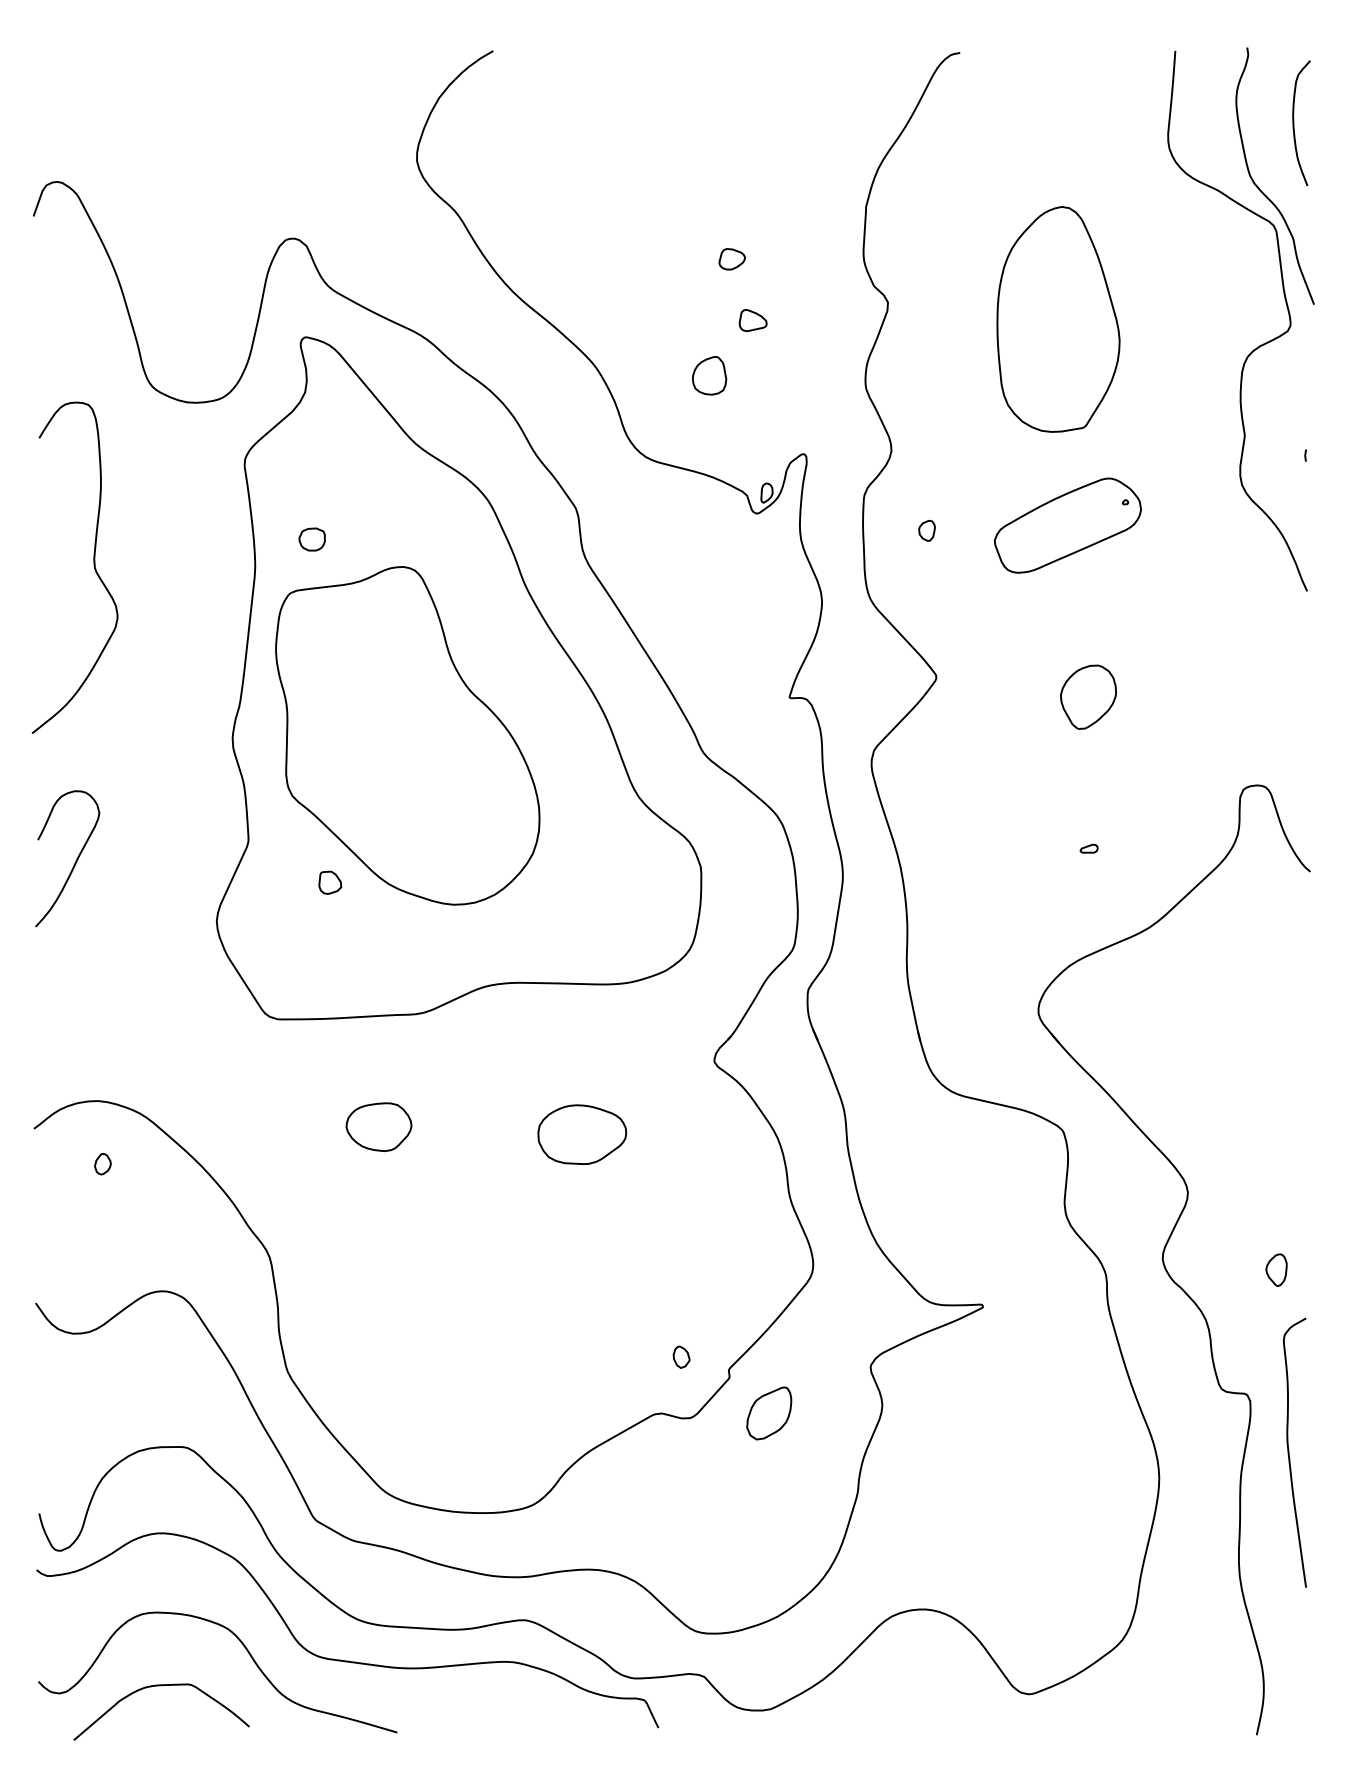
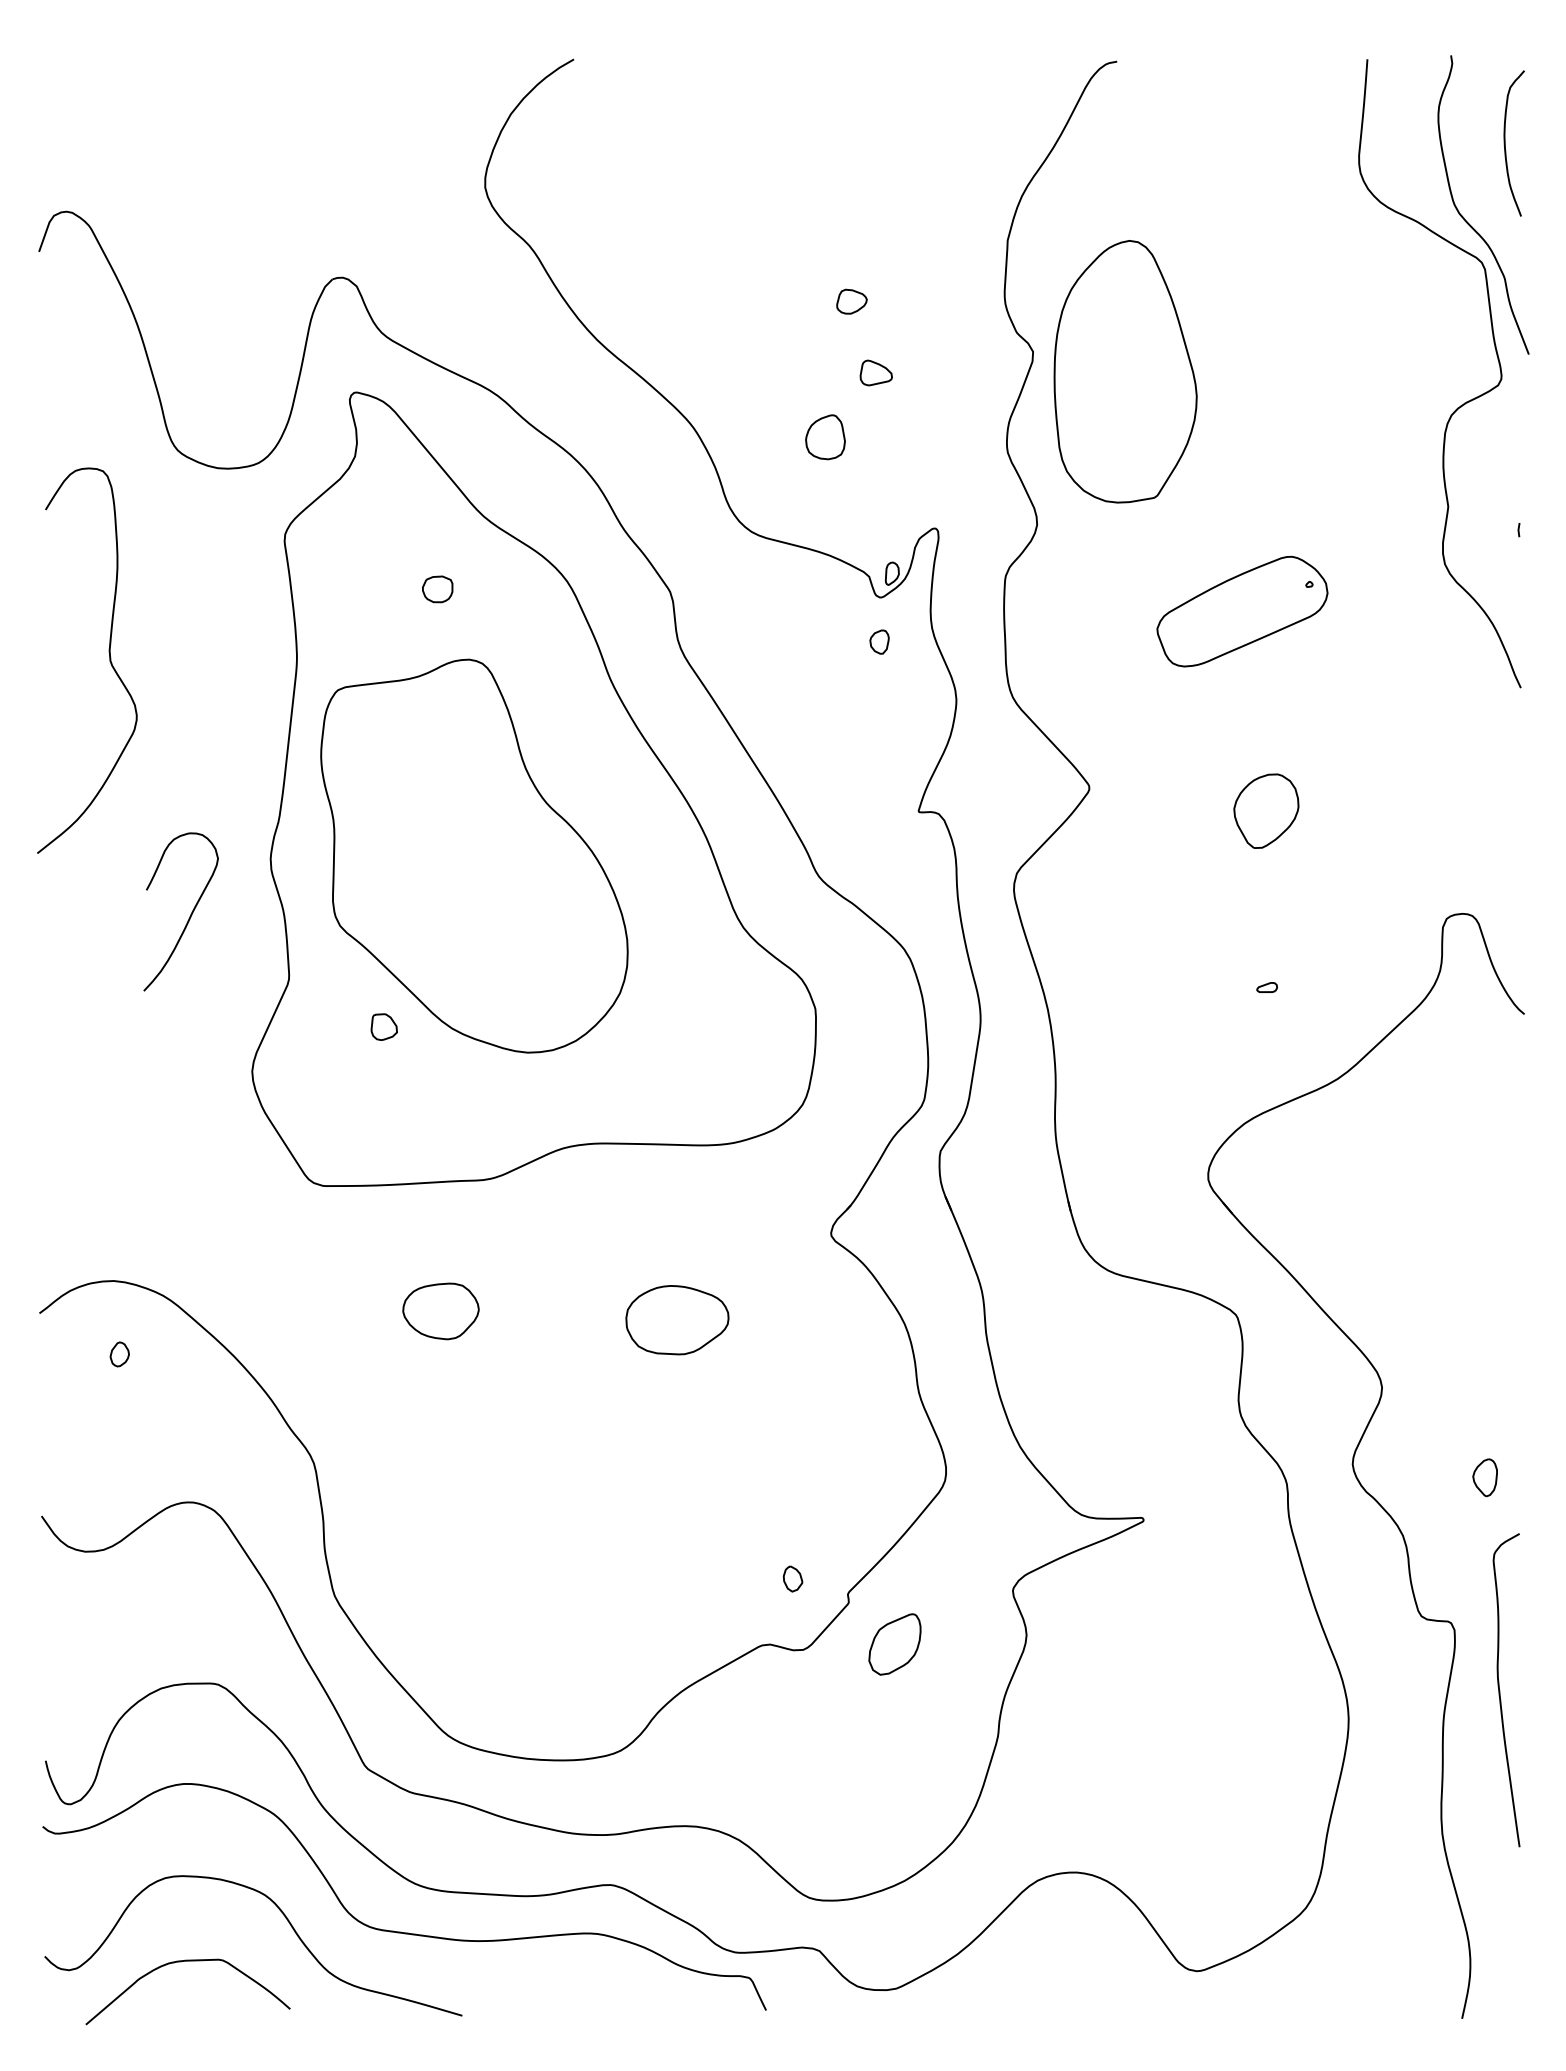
part: (1058, 319) -> (1125, 371), moved
part: (926, 530) -> (878, 641), moved
part: (311, 539) -> (436, 589), moved
curve: (74, 862) -> (189, 916), moved

